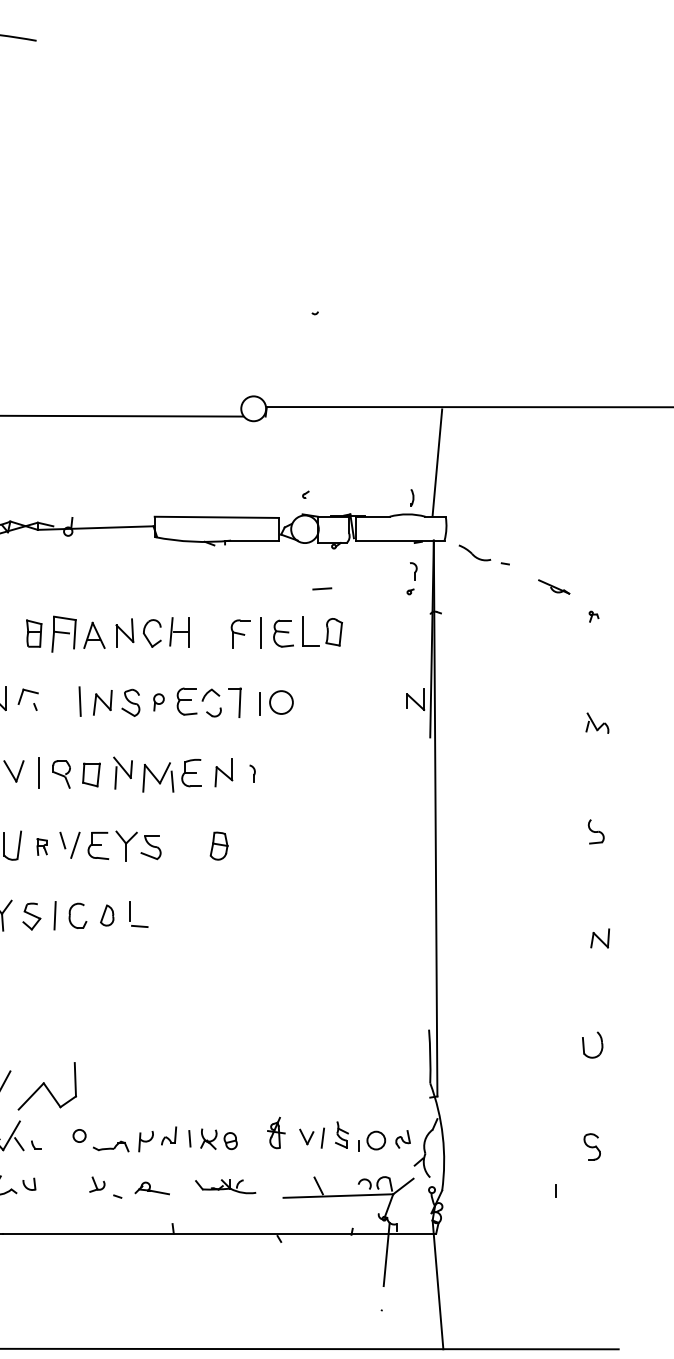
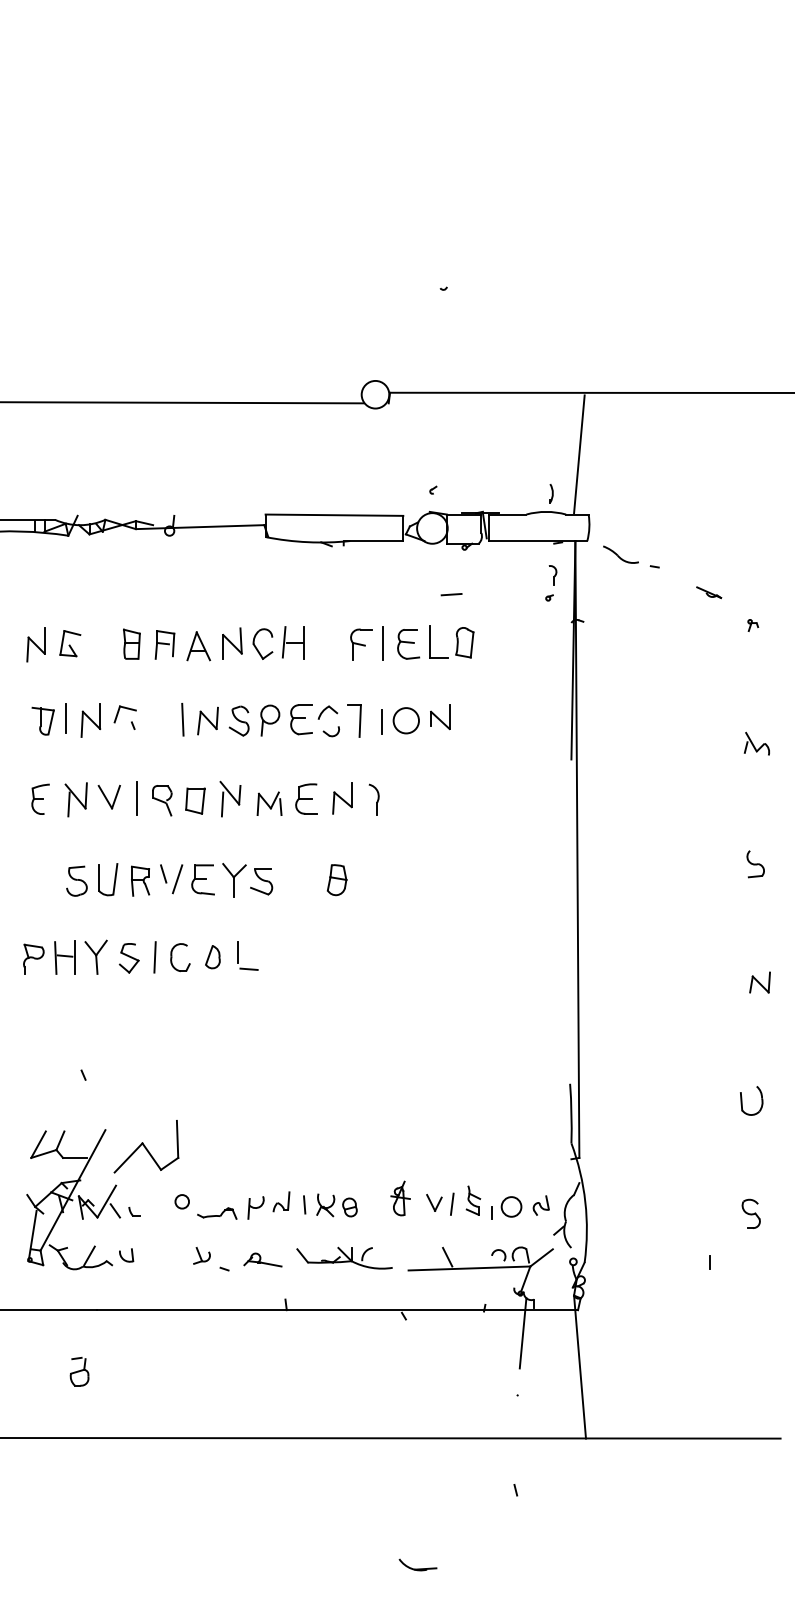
part: (554, 586) -> (709, 592), size x0.71
part: (63, 633) -> (164, 644), size x0.71
part: (415, 699) -> (440, 717), moved
part: (159, 702) -> (270, 720), size x1.67
part: (251, 773) -> (373, 799), size x1.67
part: (158, 777) -> (269, 803), size x0.71
part: (41, 846) -> (140, 880), size x1.67
part: (225, 1186) -> (344, 1257), size x1.43

